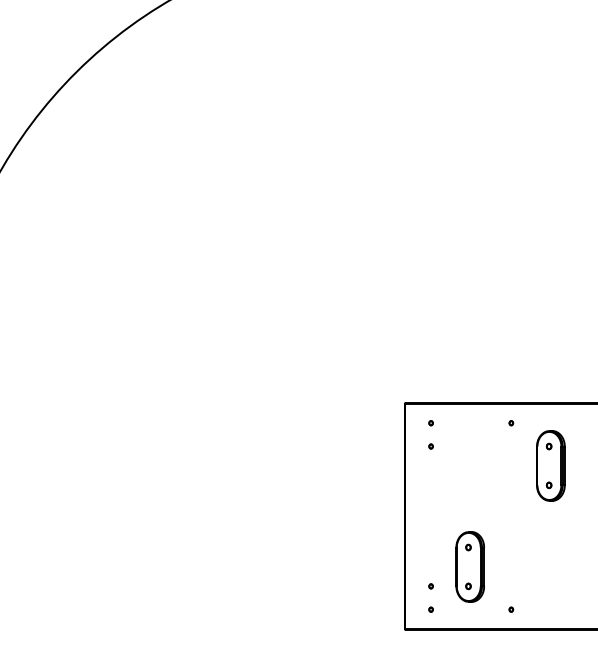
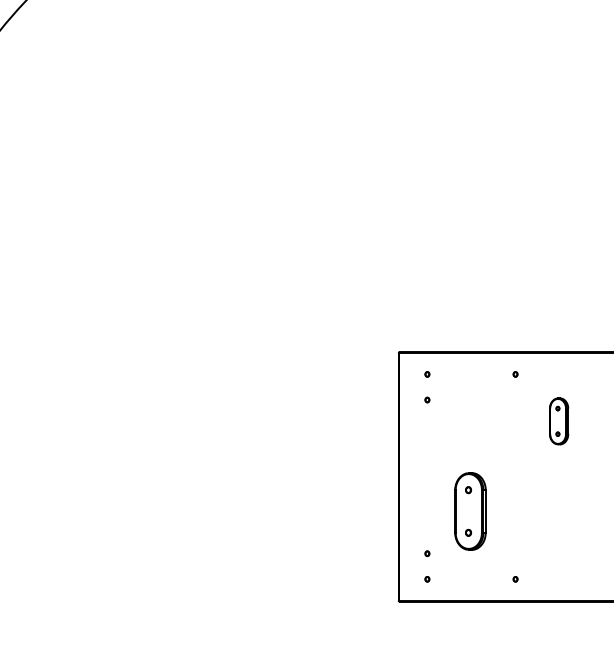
part: (550, 465) -> (558, 420), size x0.6
part: (469, 566) -> (469, 510), moved

